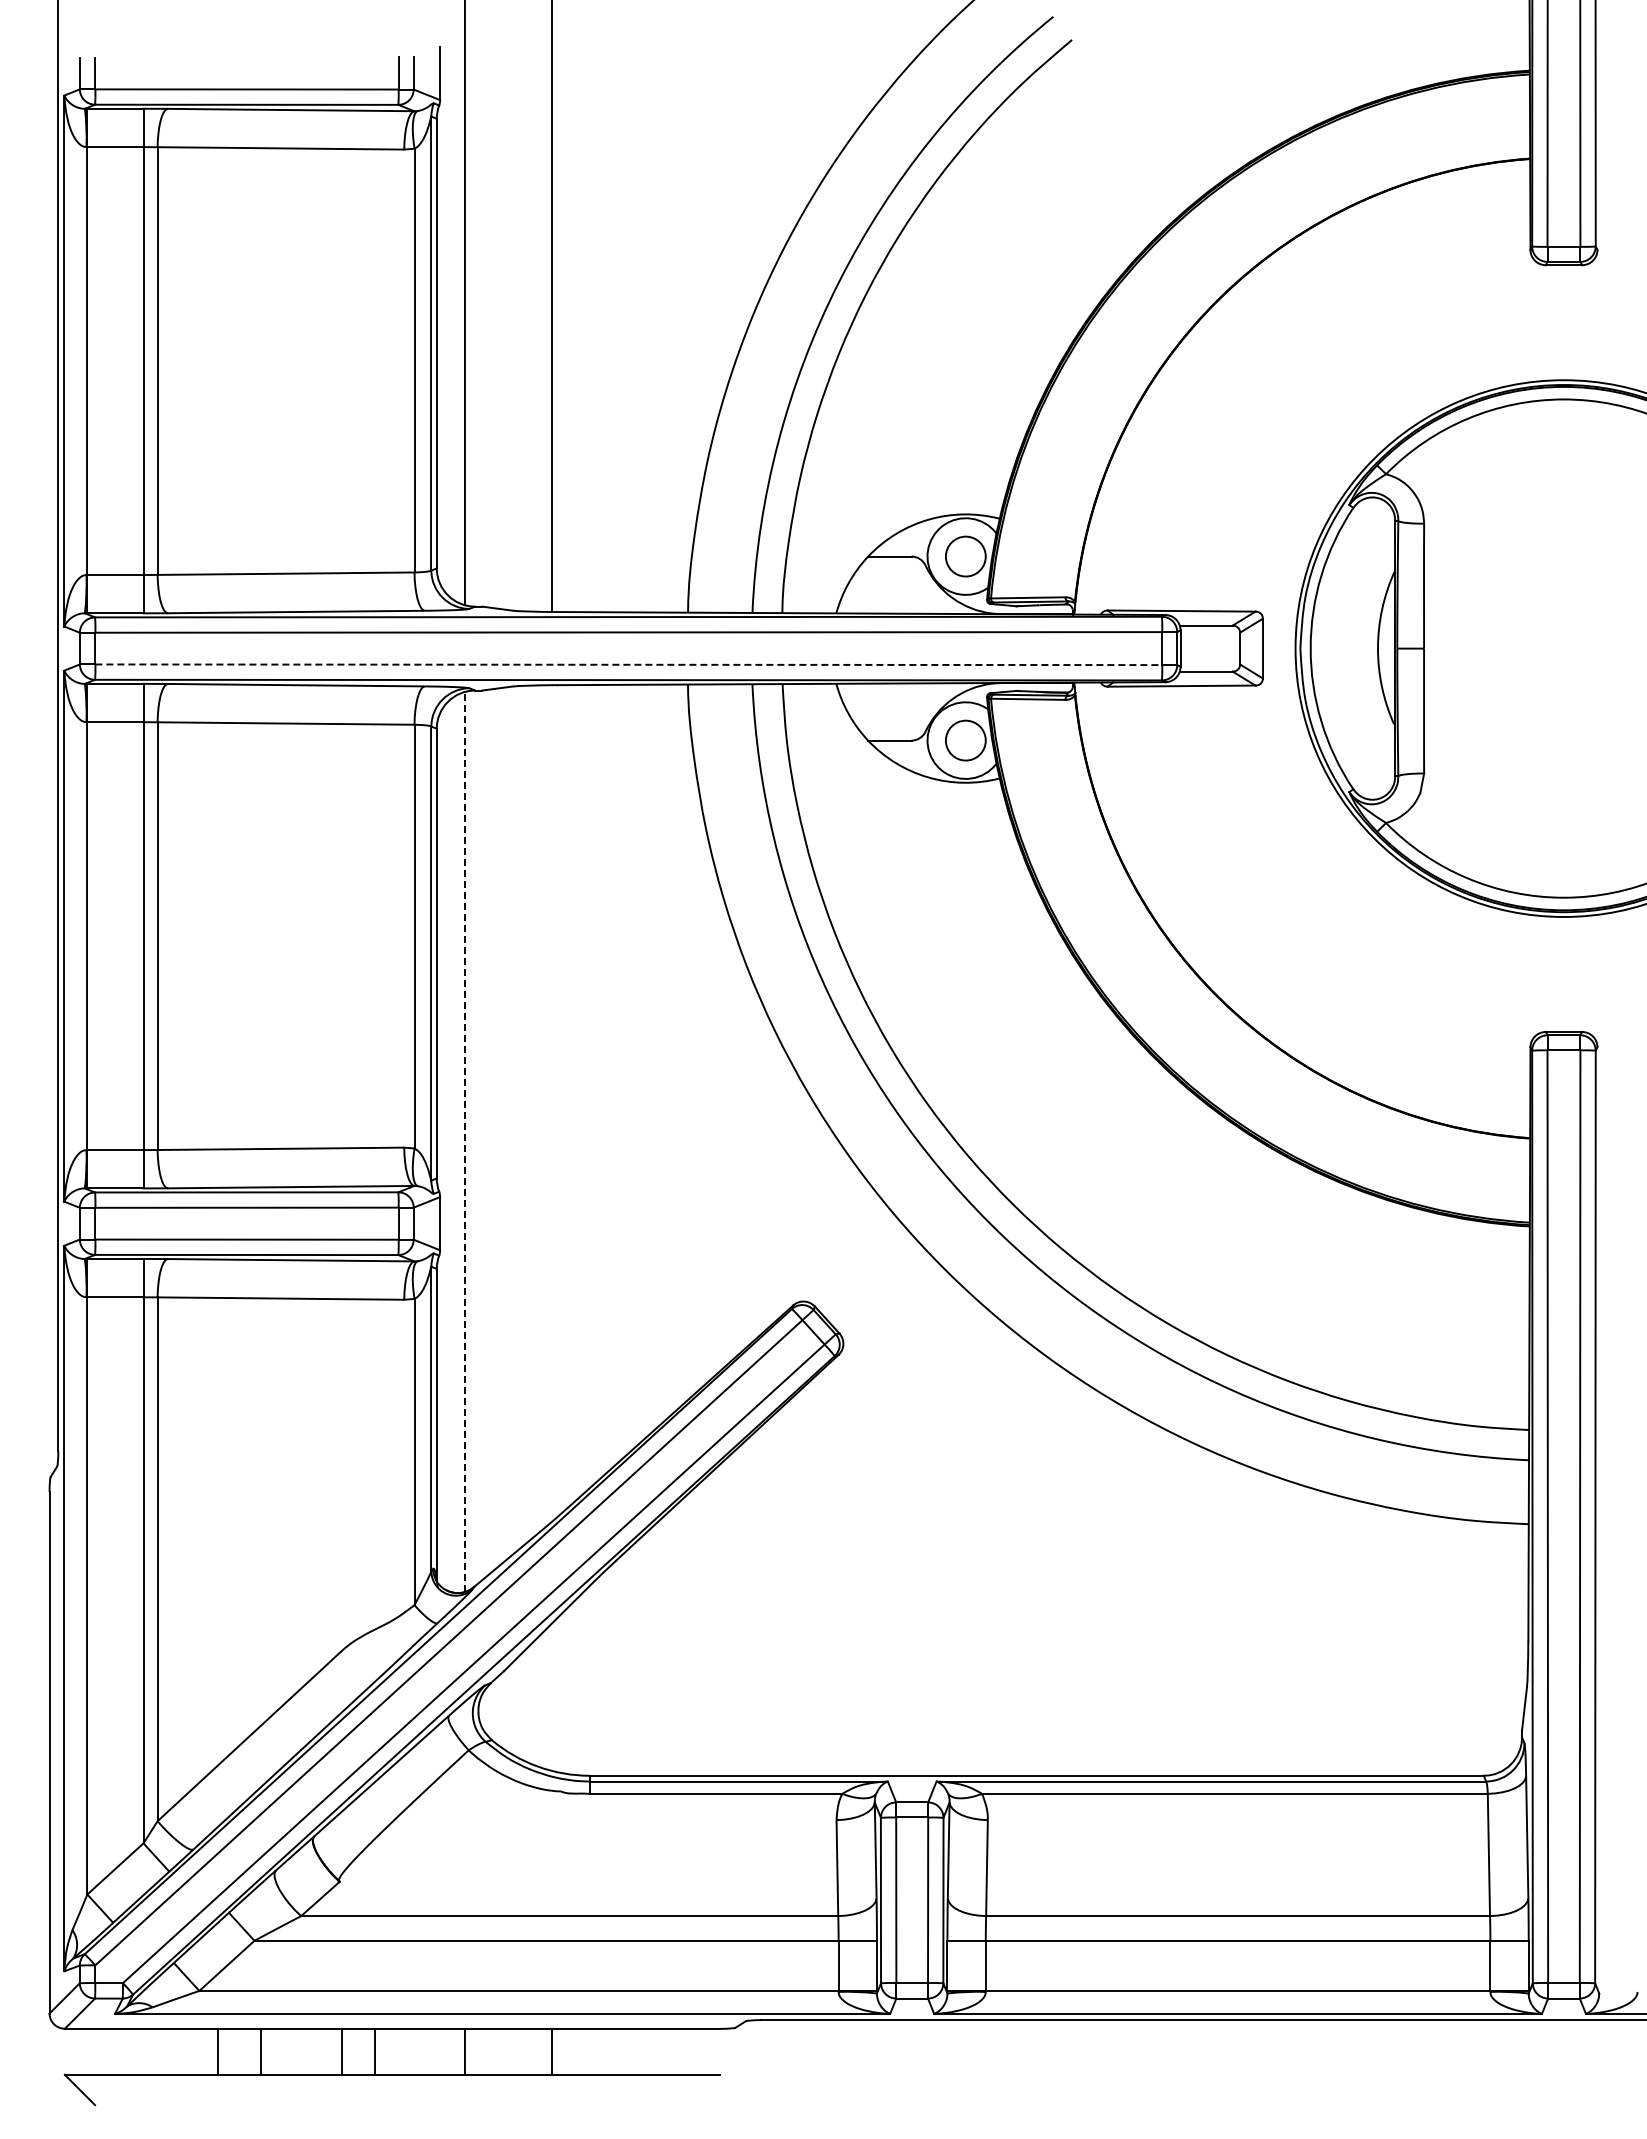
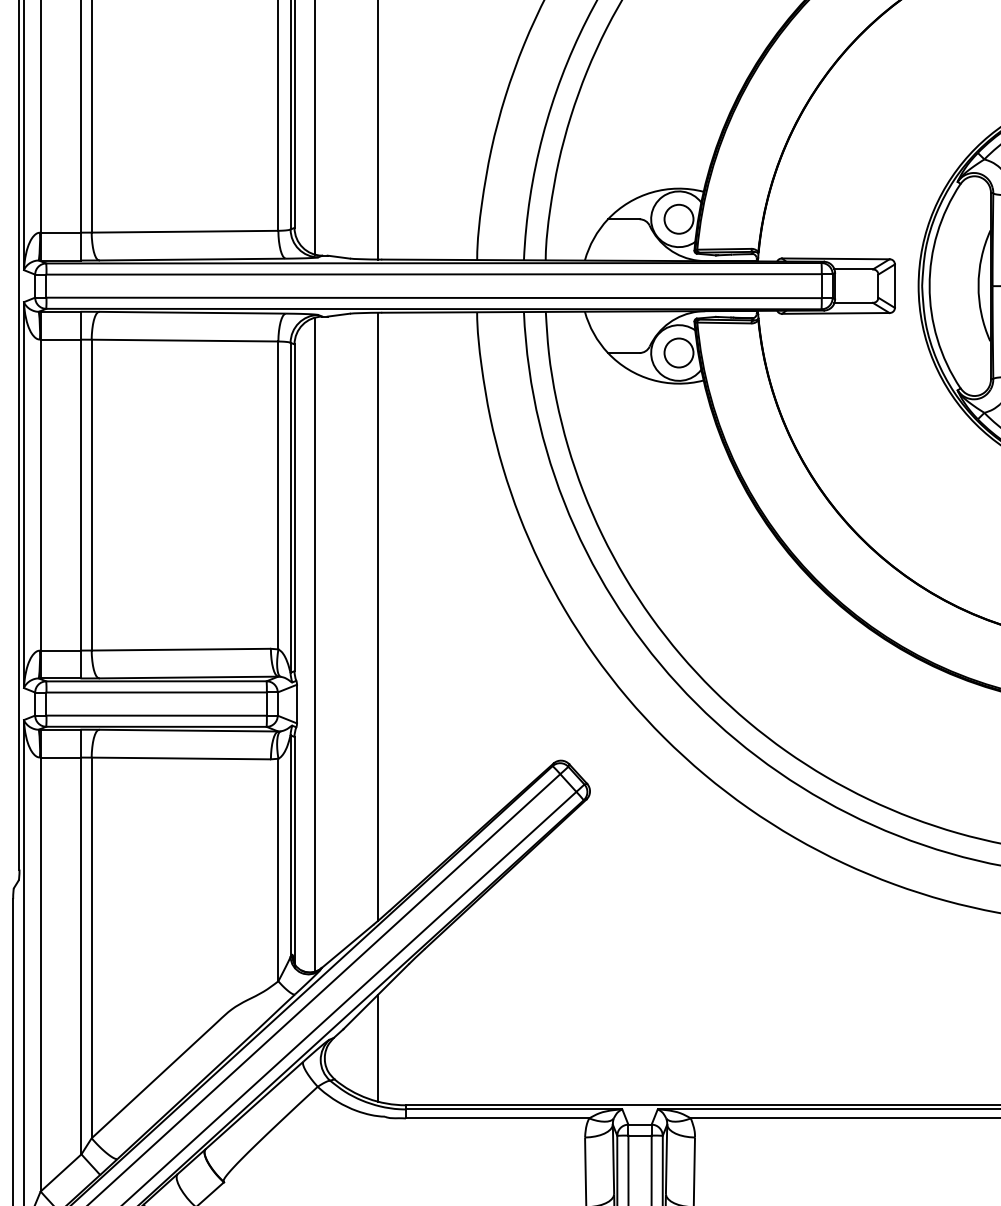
line: (629, 664) -> (434, 297), dashed -> solid
line: (551, 1103) -> (377, 616), added
line: (465, 1141) -> (315, 644), dashed -> solid
line: (551, 1696) -> (377, 1047), added

